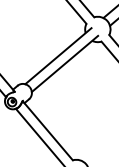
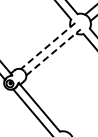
line: (58, 56) -> (48, 46), solid -> dashed
line: (64, 64) -> (53, 52), solid -> dashed

